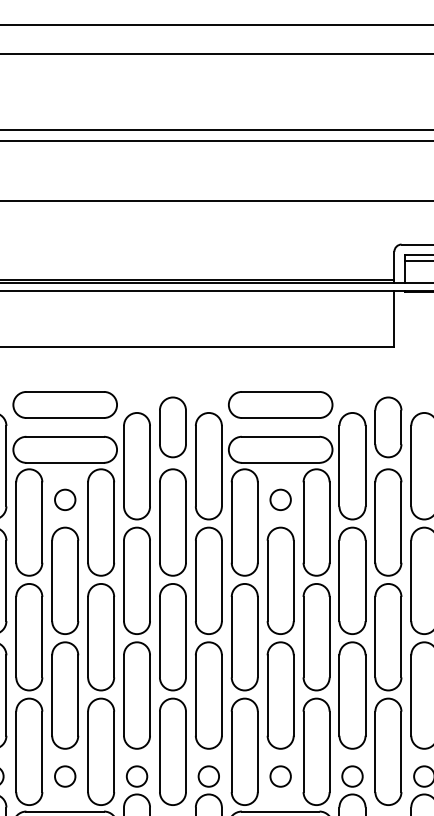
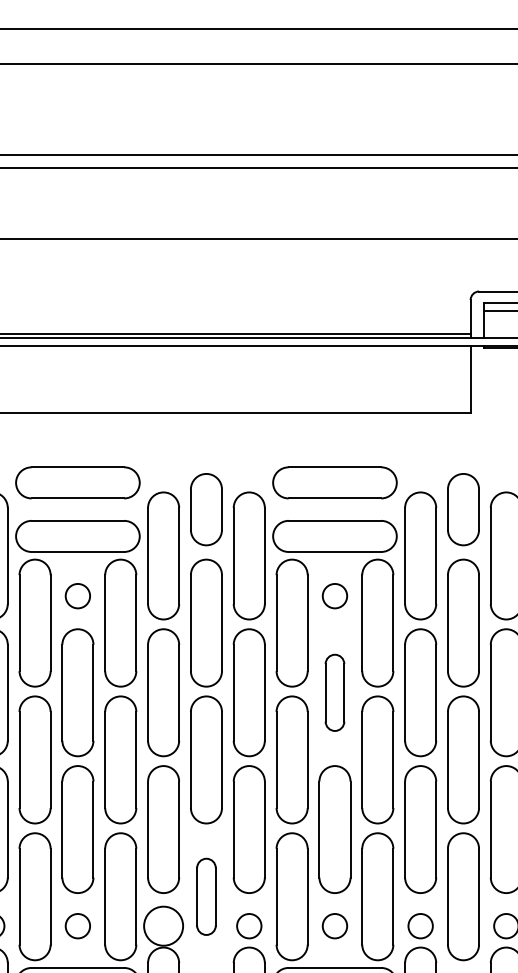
part: (280, 580) -> (334, 692), size x0.6
part: (172, 751) -> (206, 896), size x0.6
circle: (136, 776) -> (163, 926), size x1.6

